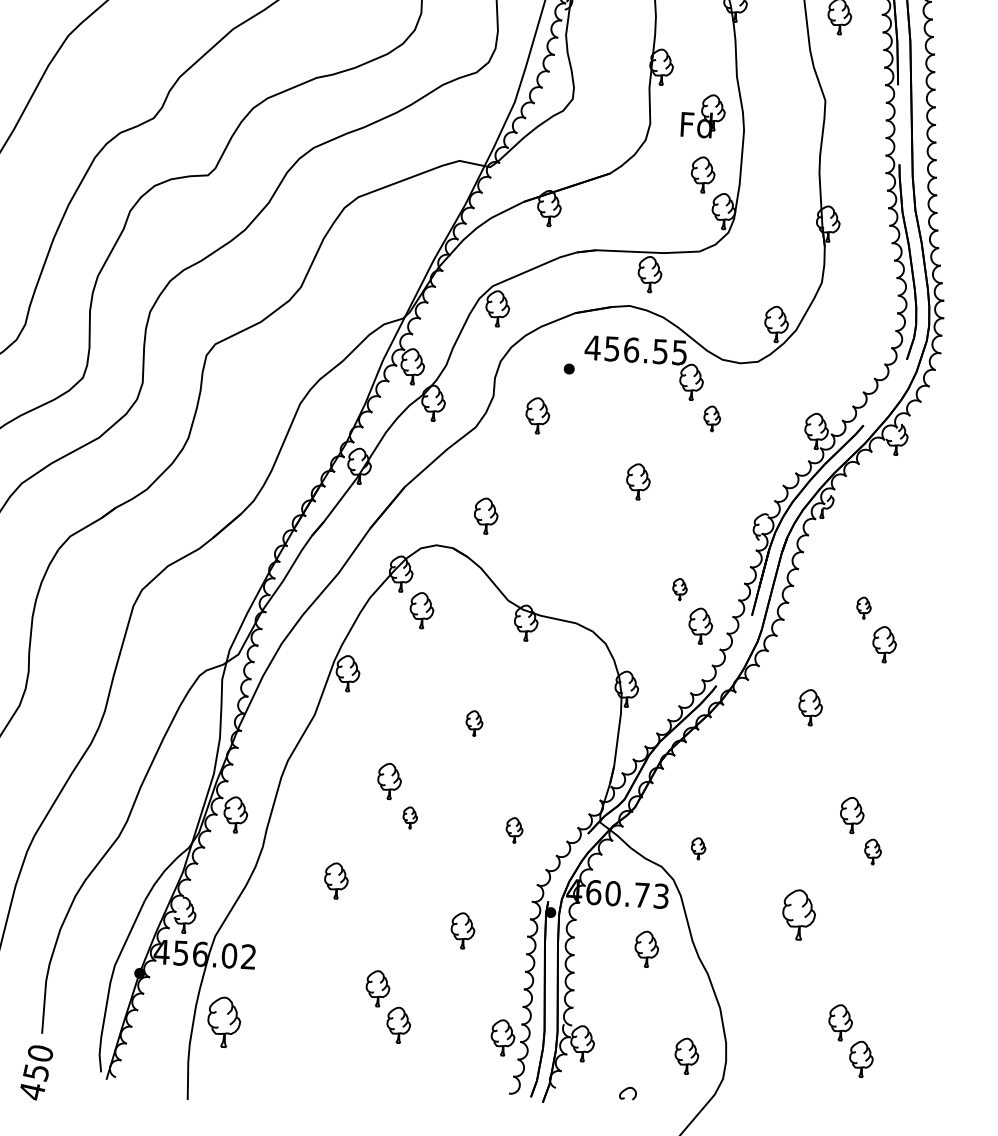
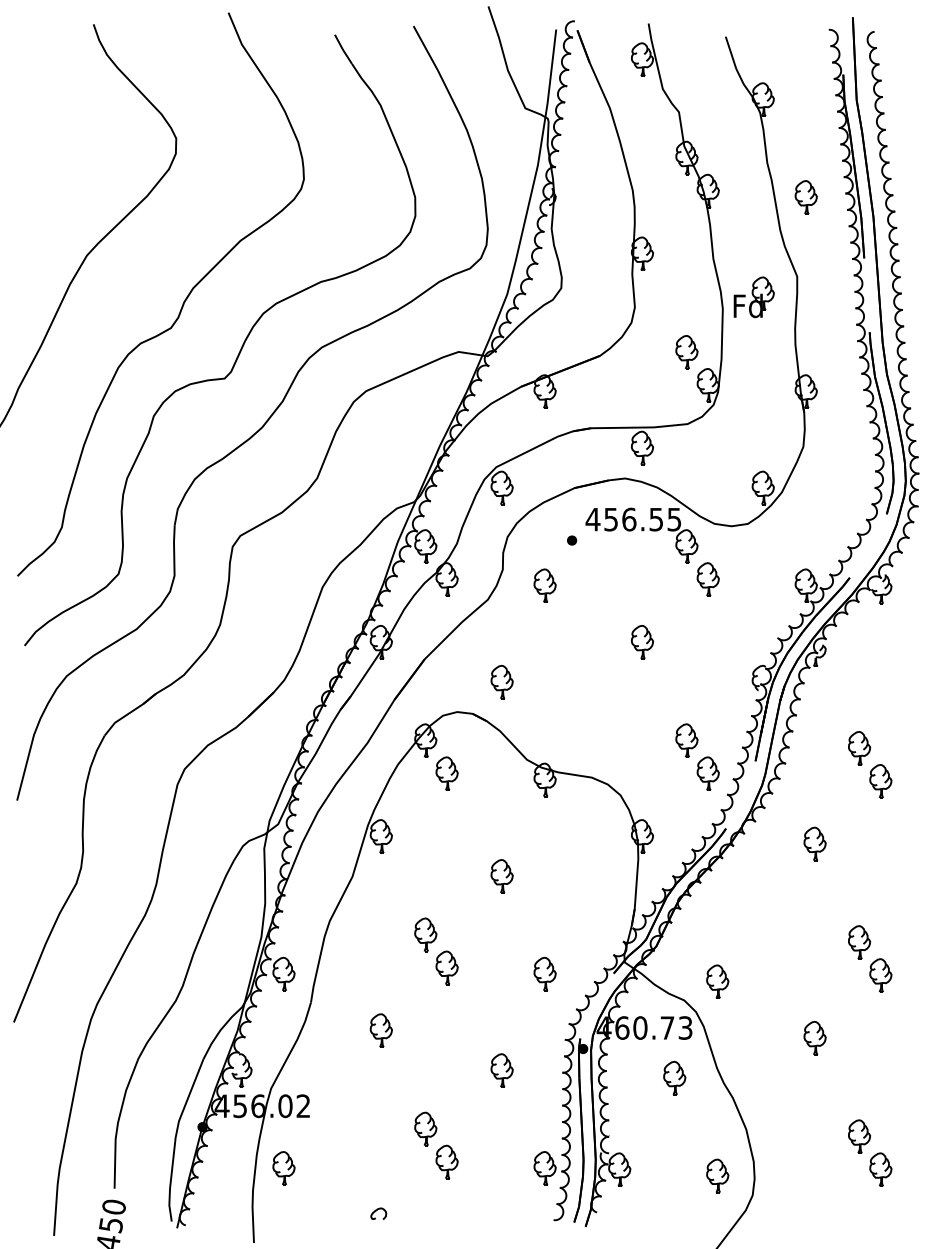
part: (702, 116) -> (753, 297), moved
part: (711, 418) -> (707, 579), size x1.43
part: (679, 589) -> (686, 740), size x1.67
part: (863, 608) -> (859, 748), size x1.67
part: (473, 723) -> (501, 876), size x1.43
part: (409, 817) -> (446, 967), size x1.67
part: (513, 829) -> (544, 973), size x1.43
part: (698, 848) -> (717, 981), size x1.67
part: (872, 851) -> (880, 975), size x1.43
part: (798, 915) -> (814, 1038), size x0.71
part: (223, 1022) -> (283, 1168), size x0.71
curve: (625, 1090) -> (376, 1211), moved

